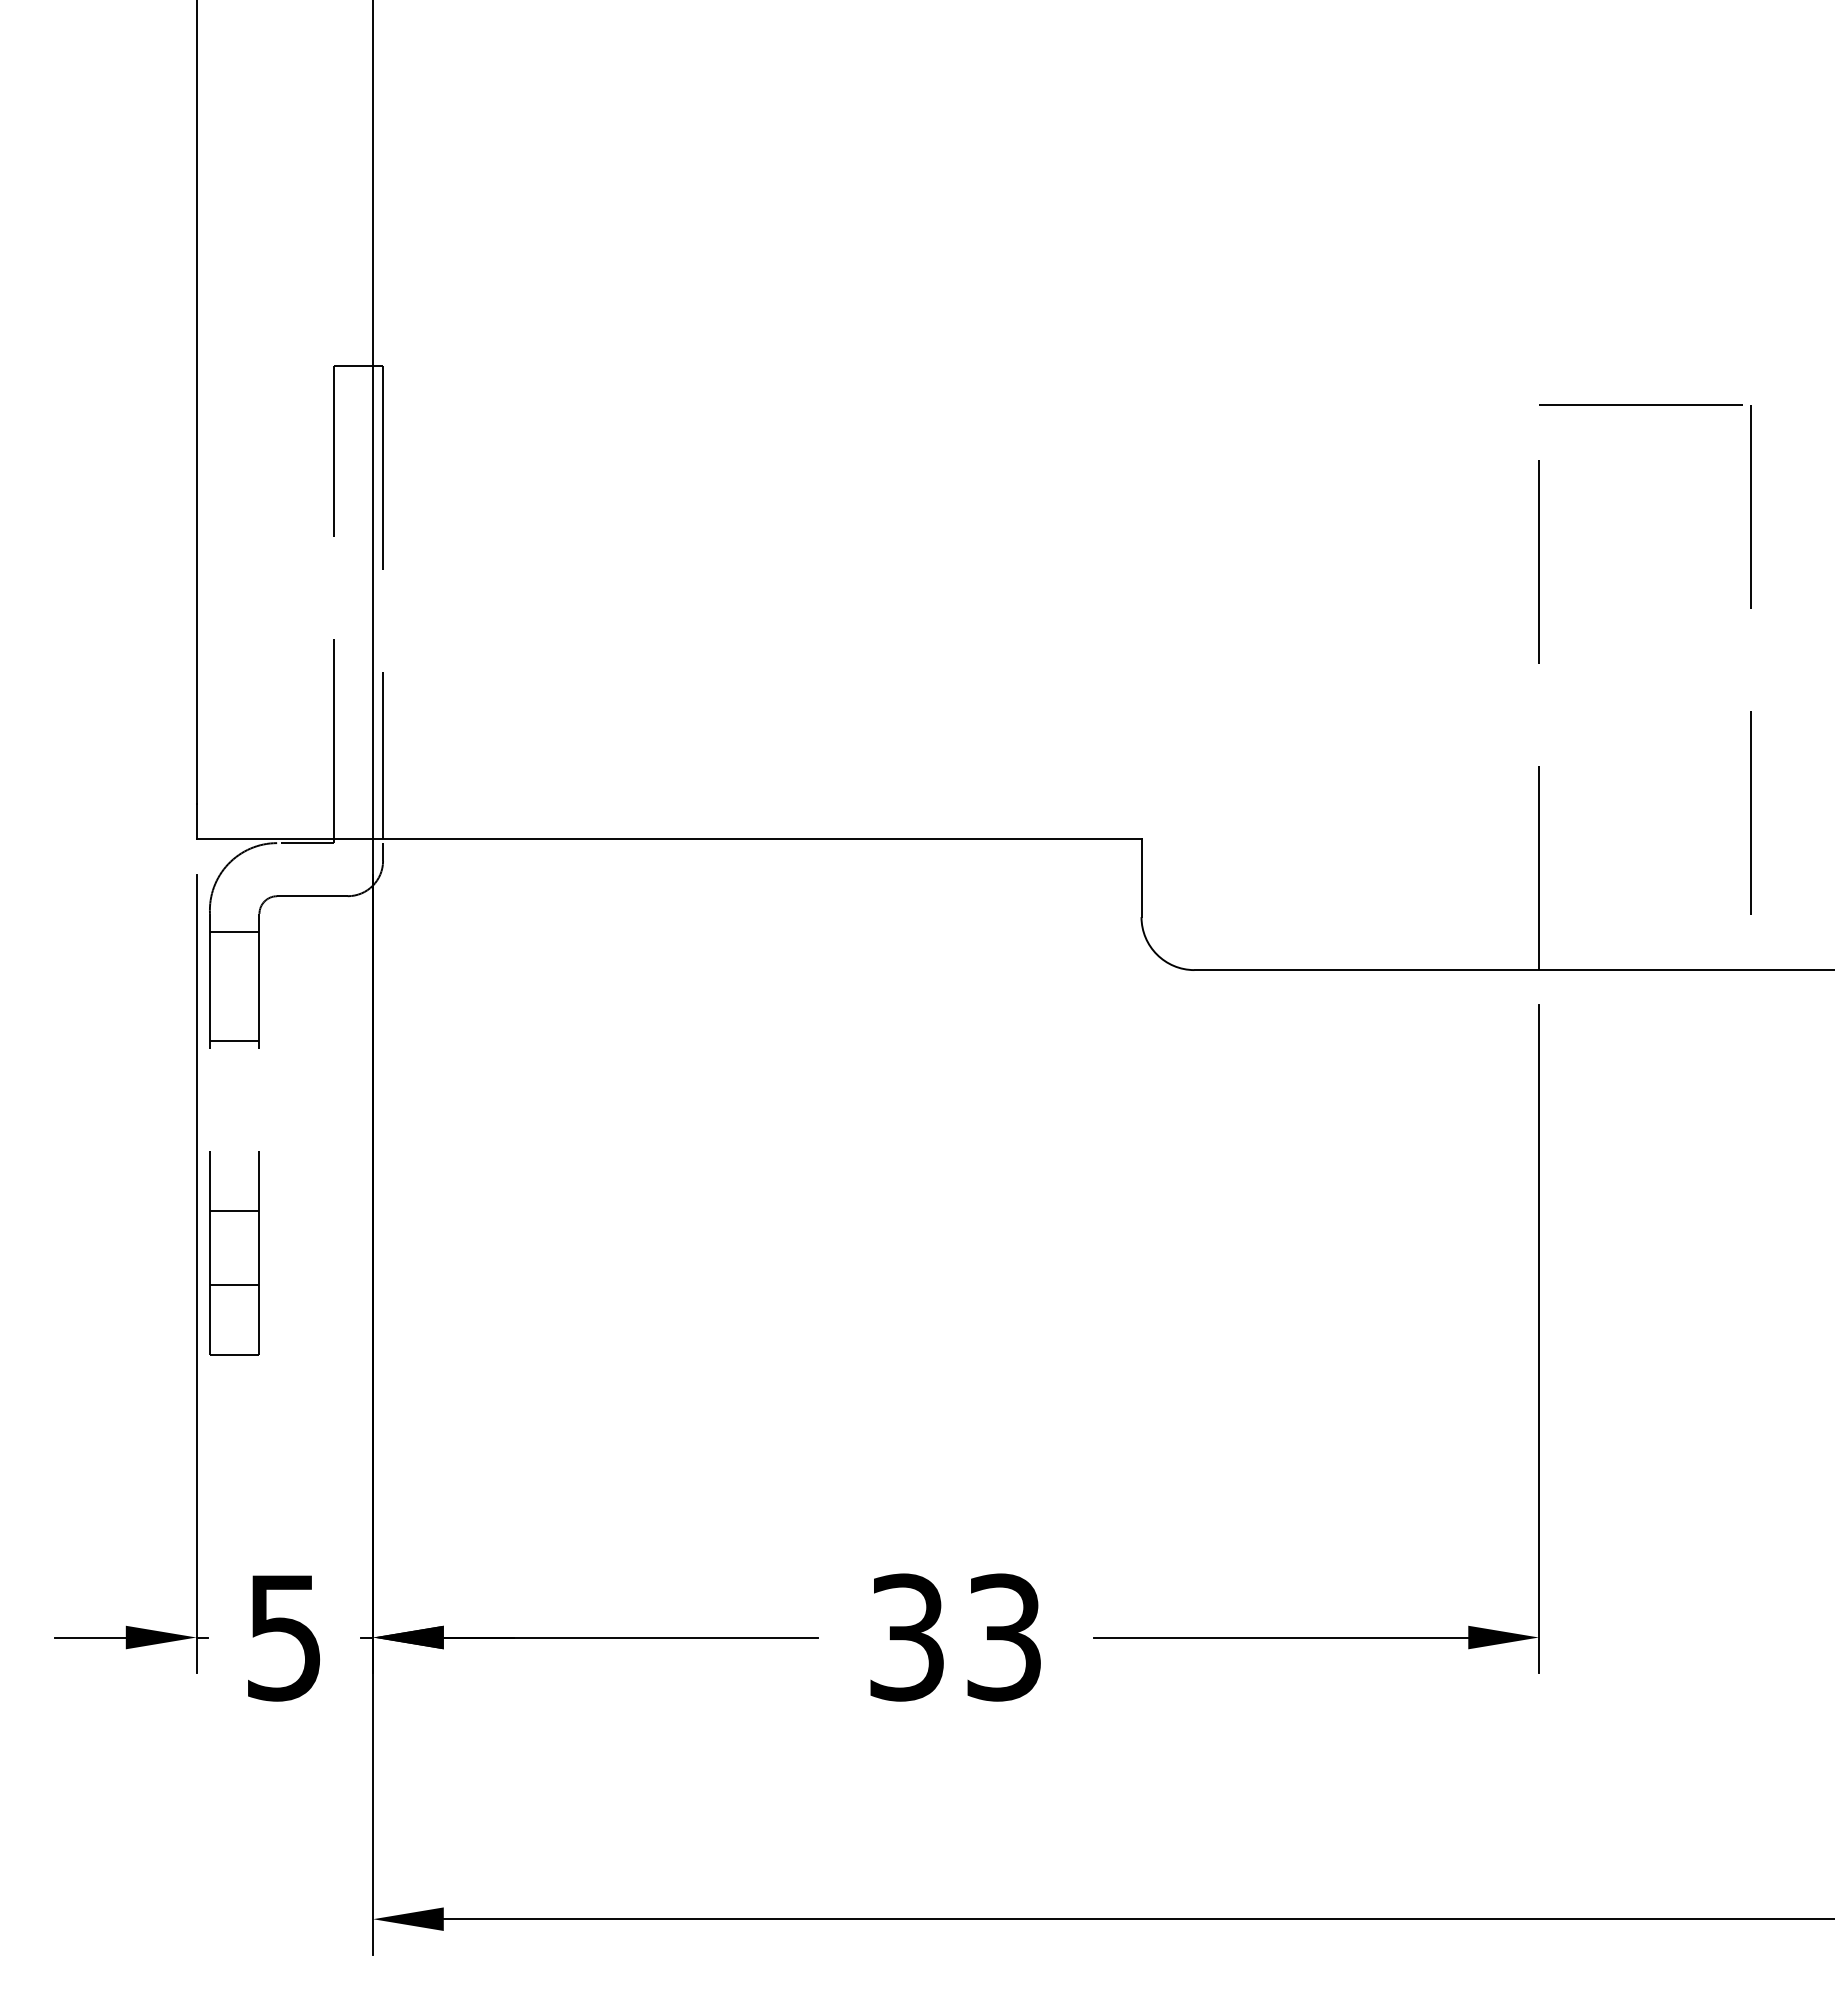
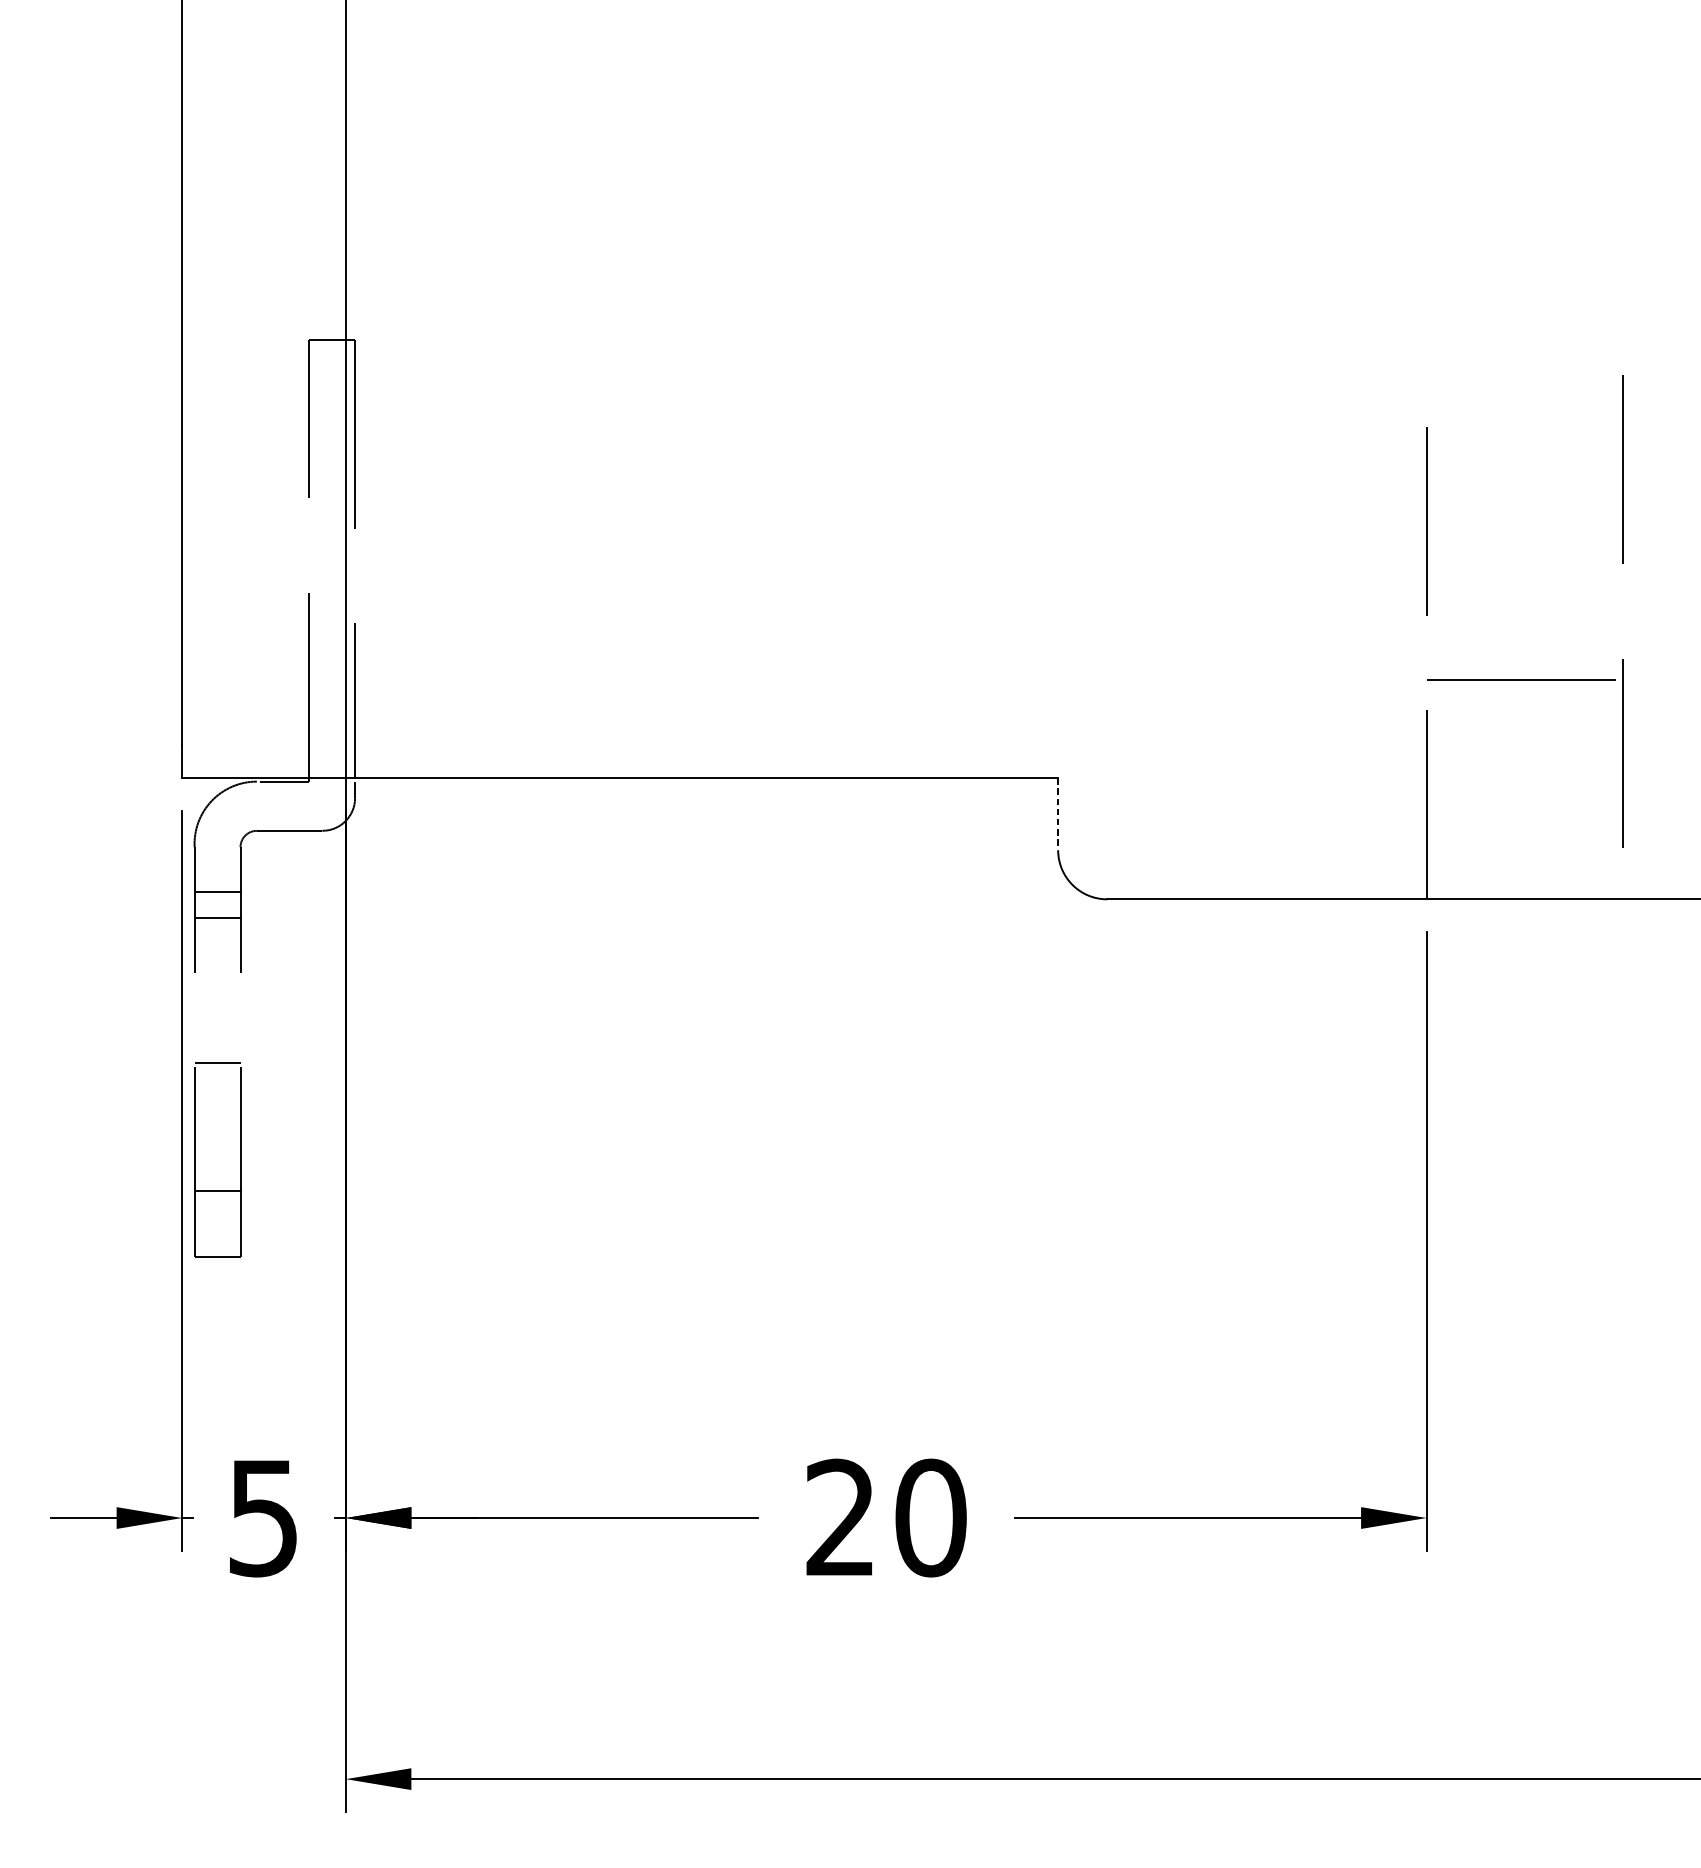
line: (1640, 404) -> (1520, 680), moved
line: (1141, 878) -> (1058, 814), solid -> dashed
line: (234, 931) -> (217, 918), moved
line: (234, 1041) -> (217, 892), moved
line: (234, 1210) -> (217, 1062), moved
text: (956, 1637) -> (886, 1518), 33 -> 20

